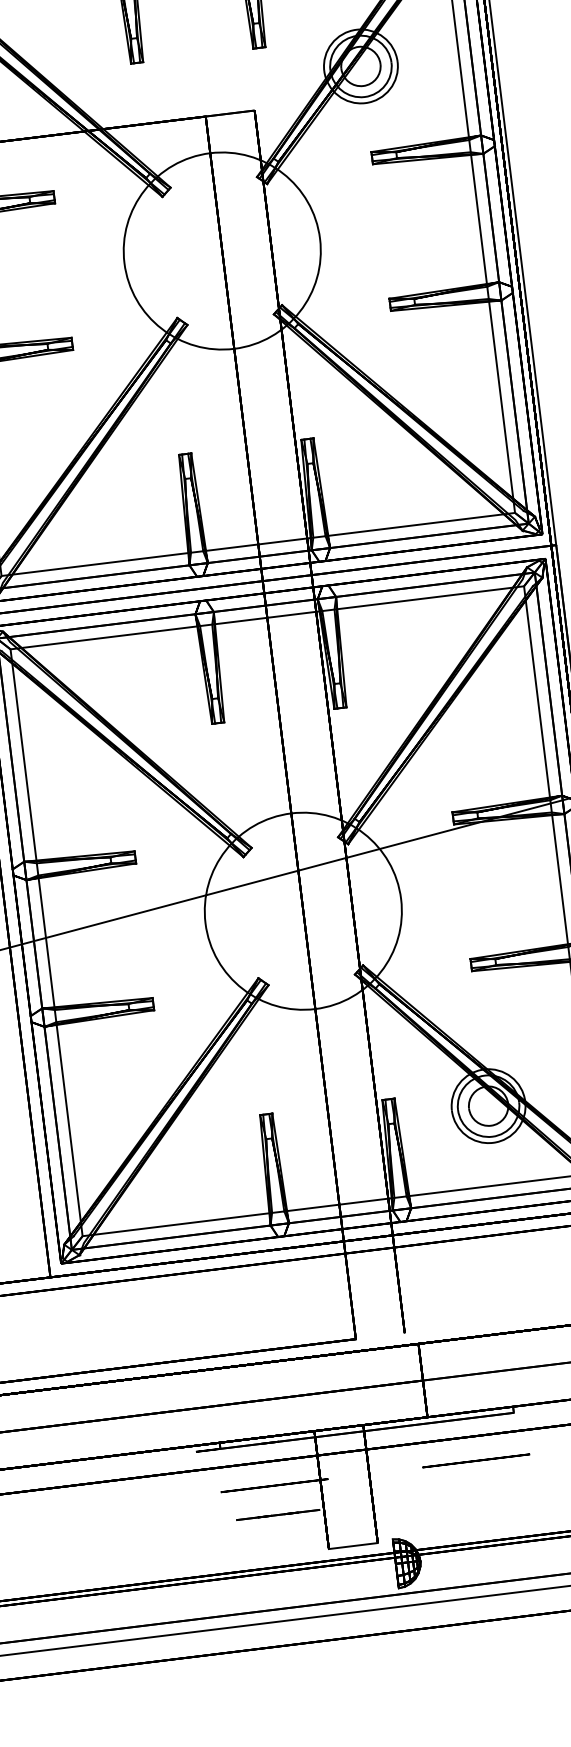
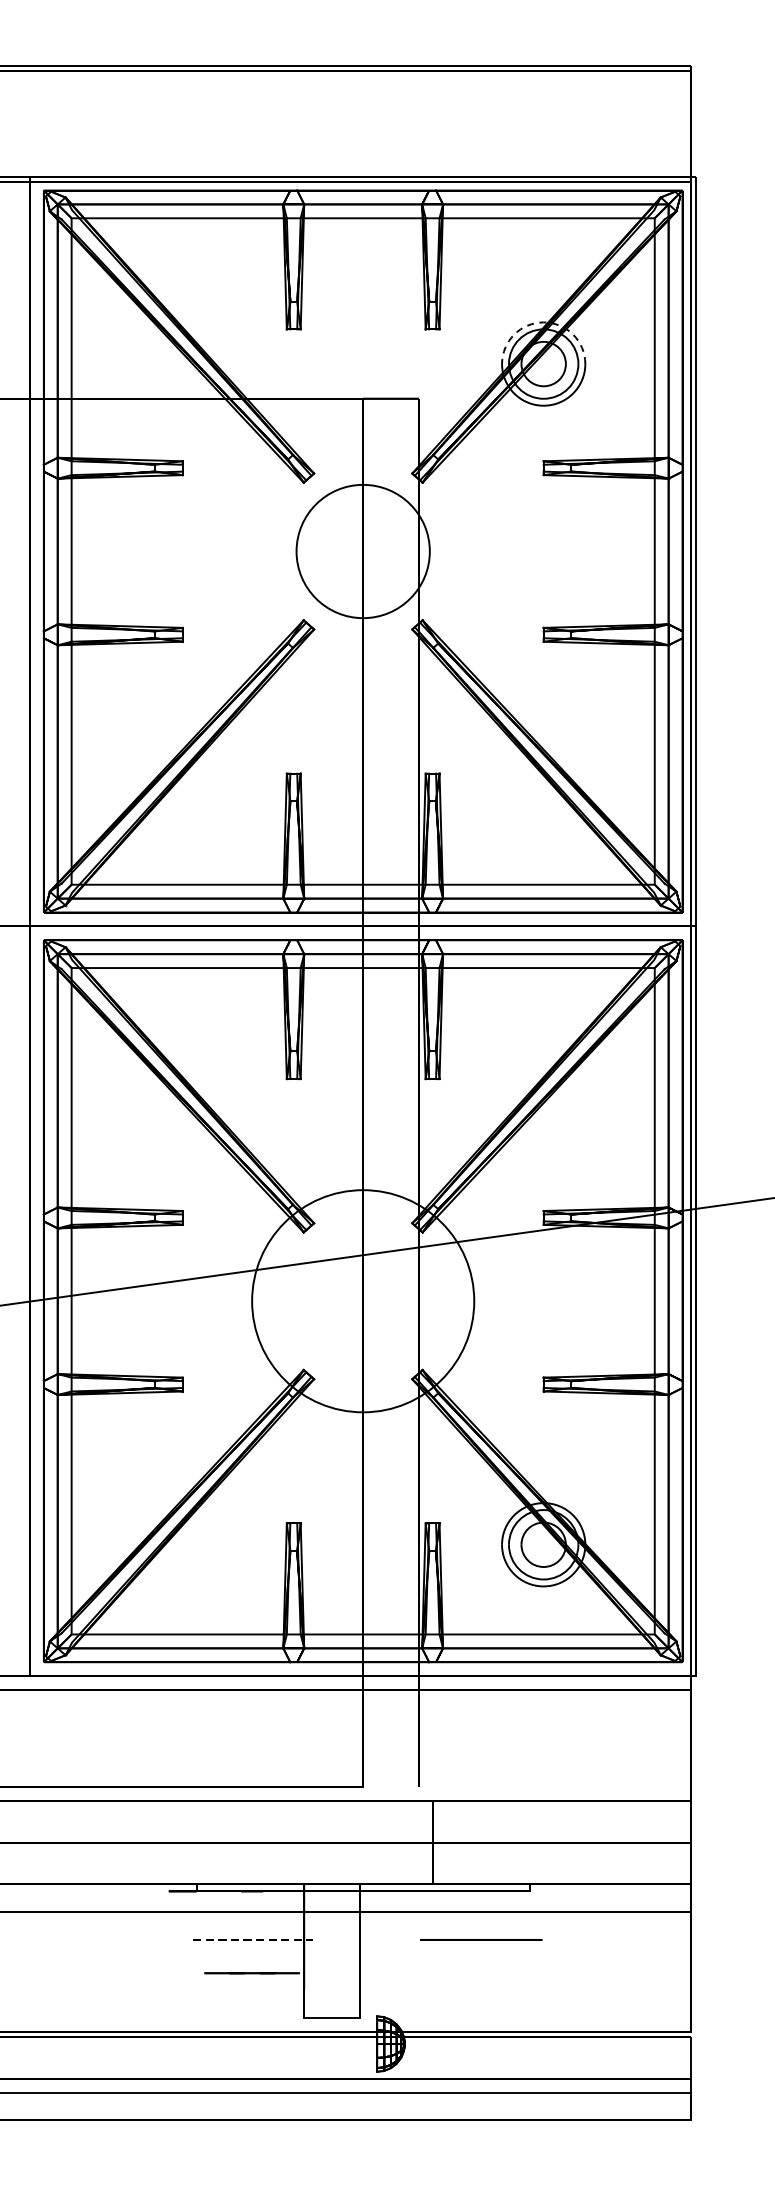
arc: (356, 29) -> (543, 322), solid -> dashed
circle: (222, 250) -> (363, 551), size x0.6
circle: (274, 1485) -> (252, 1939), solid -> dashed

